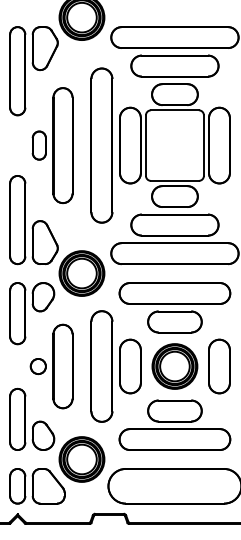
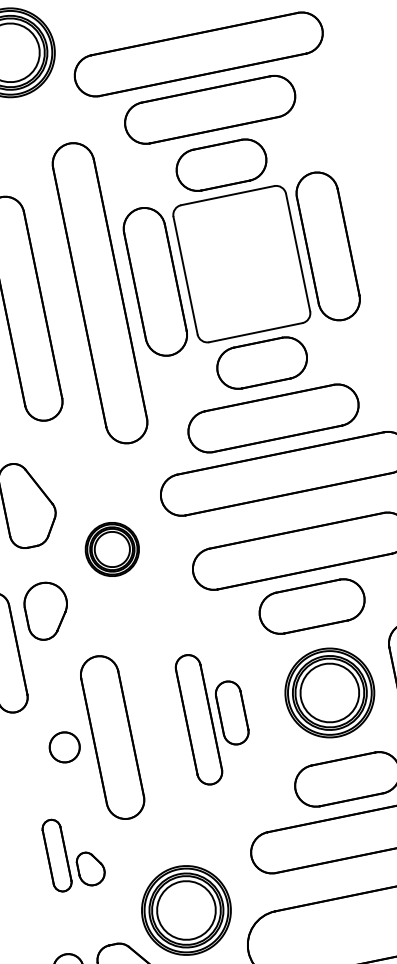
part: (81, 273) -> (111, 549), size x0.6
part: (115, 366) -> (214, 716), size x0.6
part: (32, 418) -> (74, 850), size x0.6

